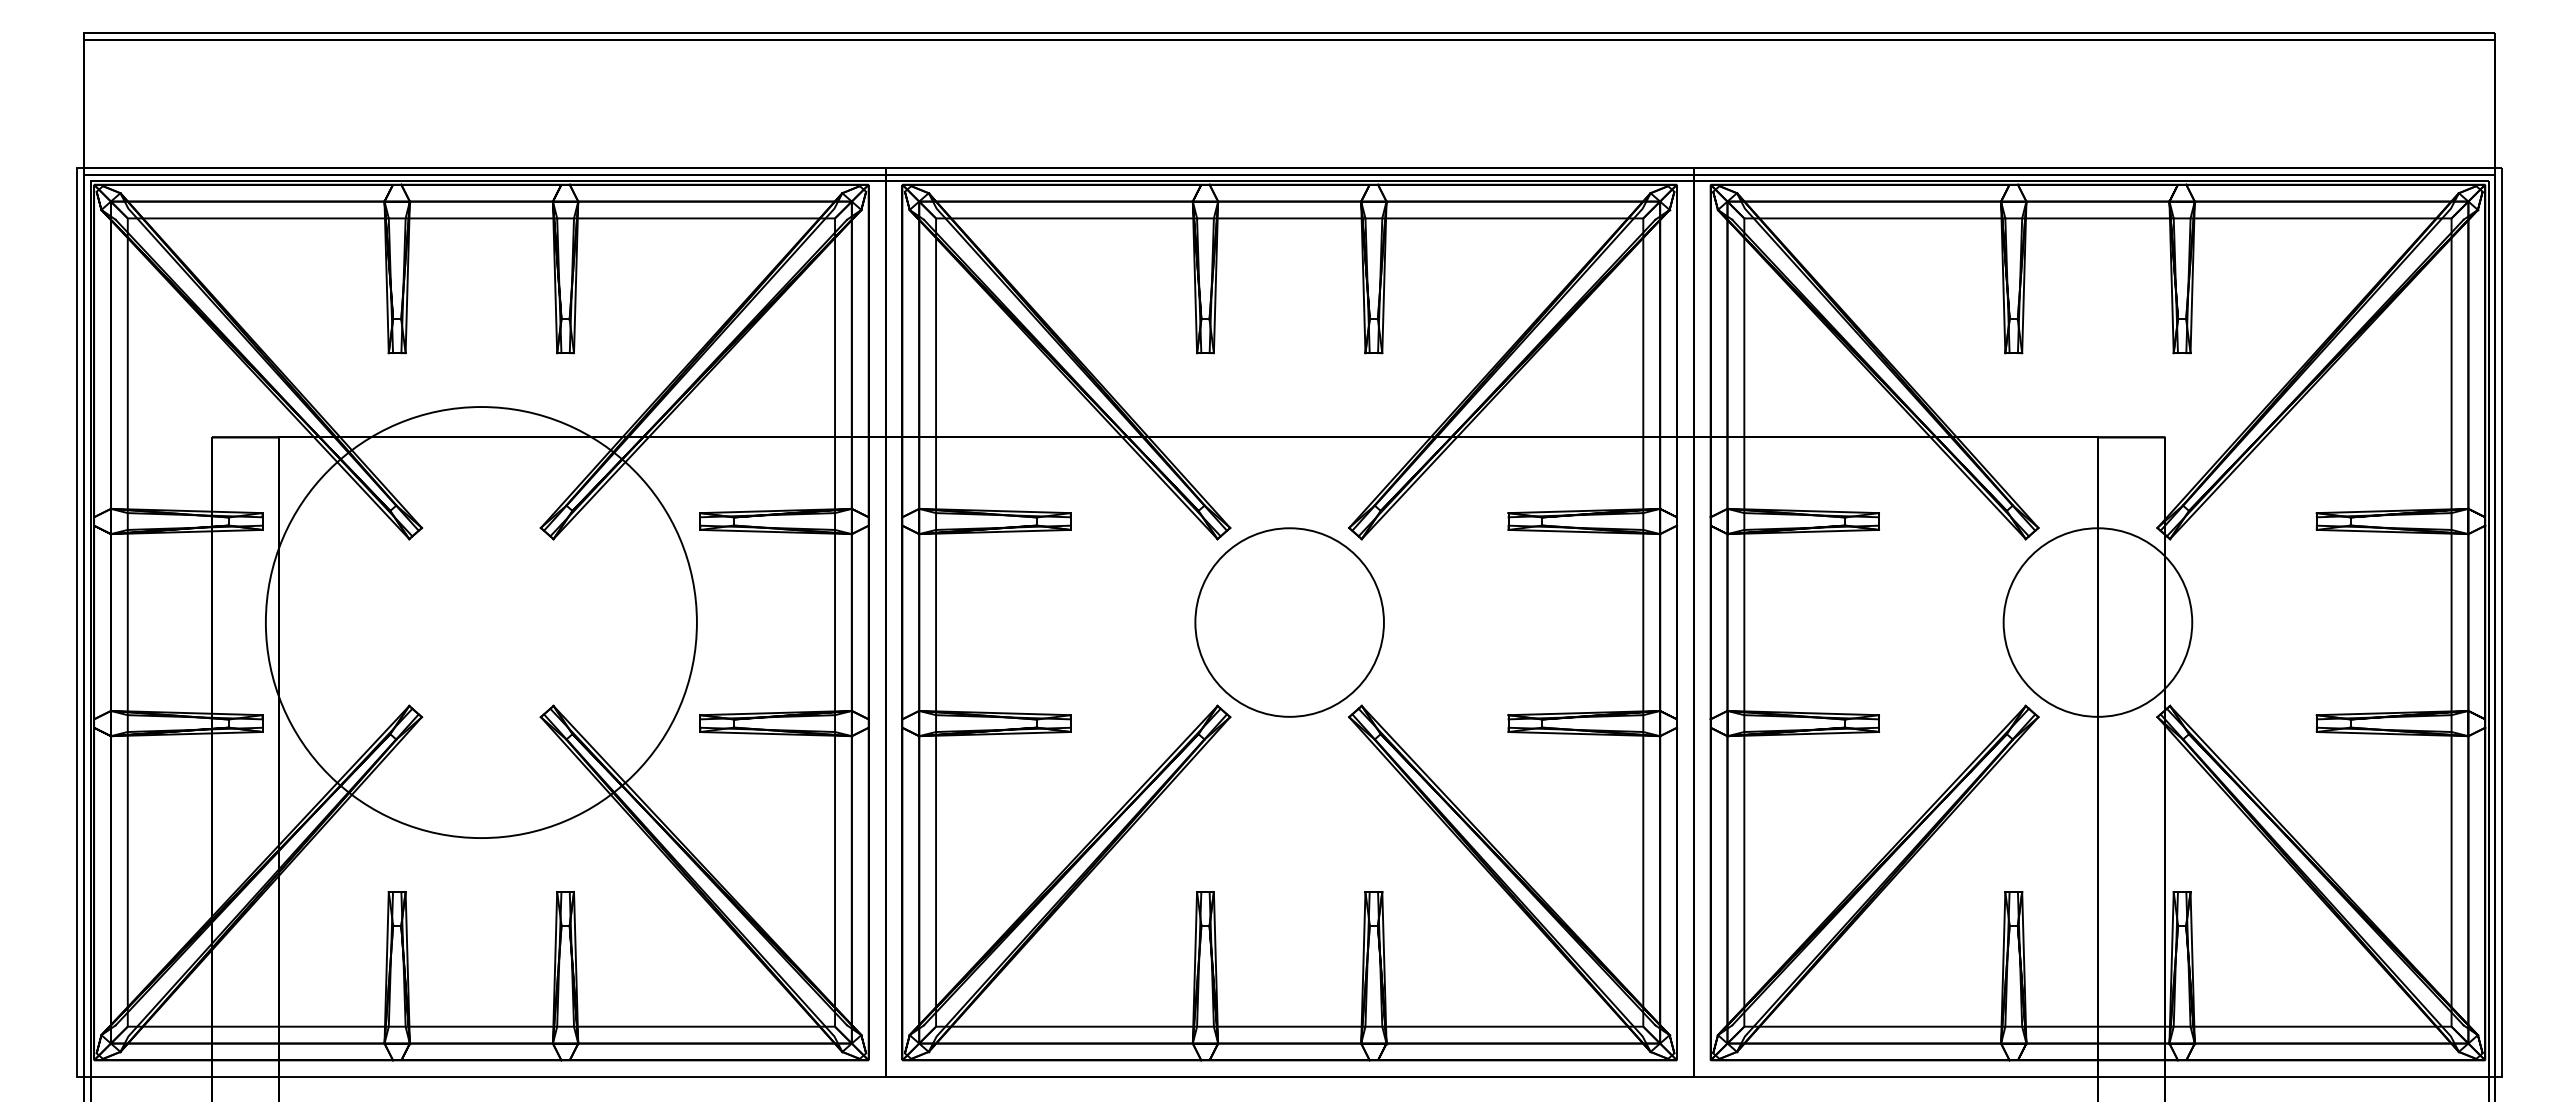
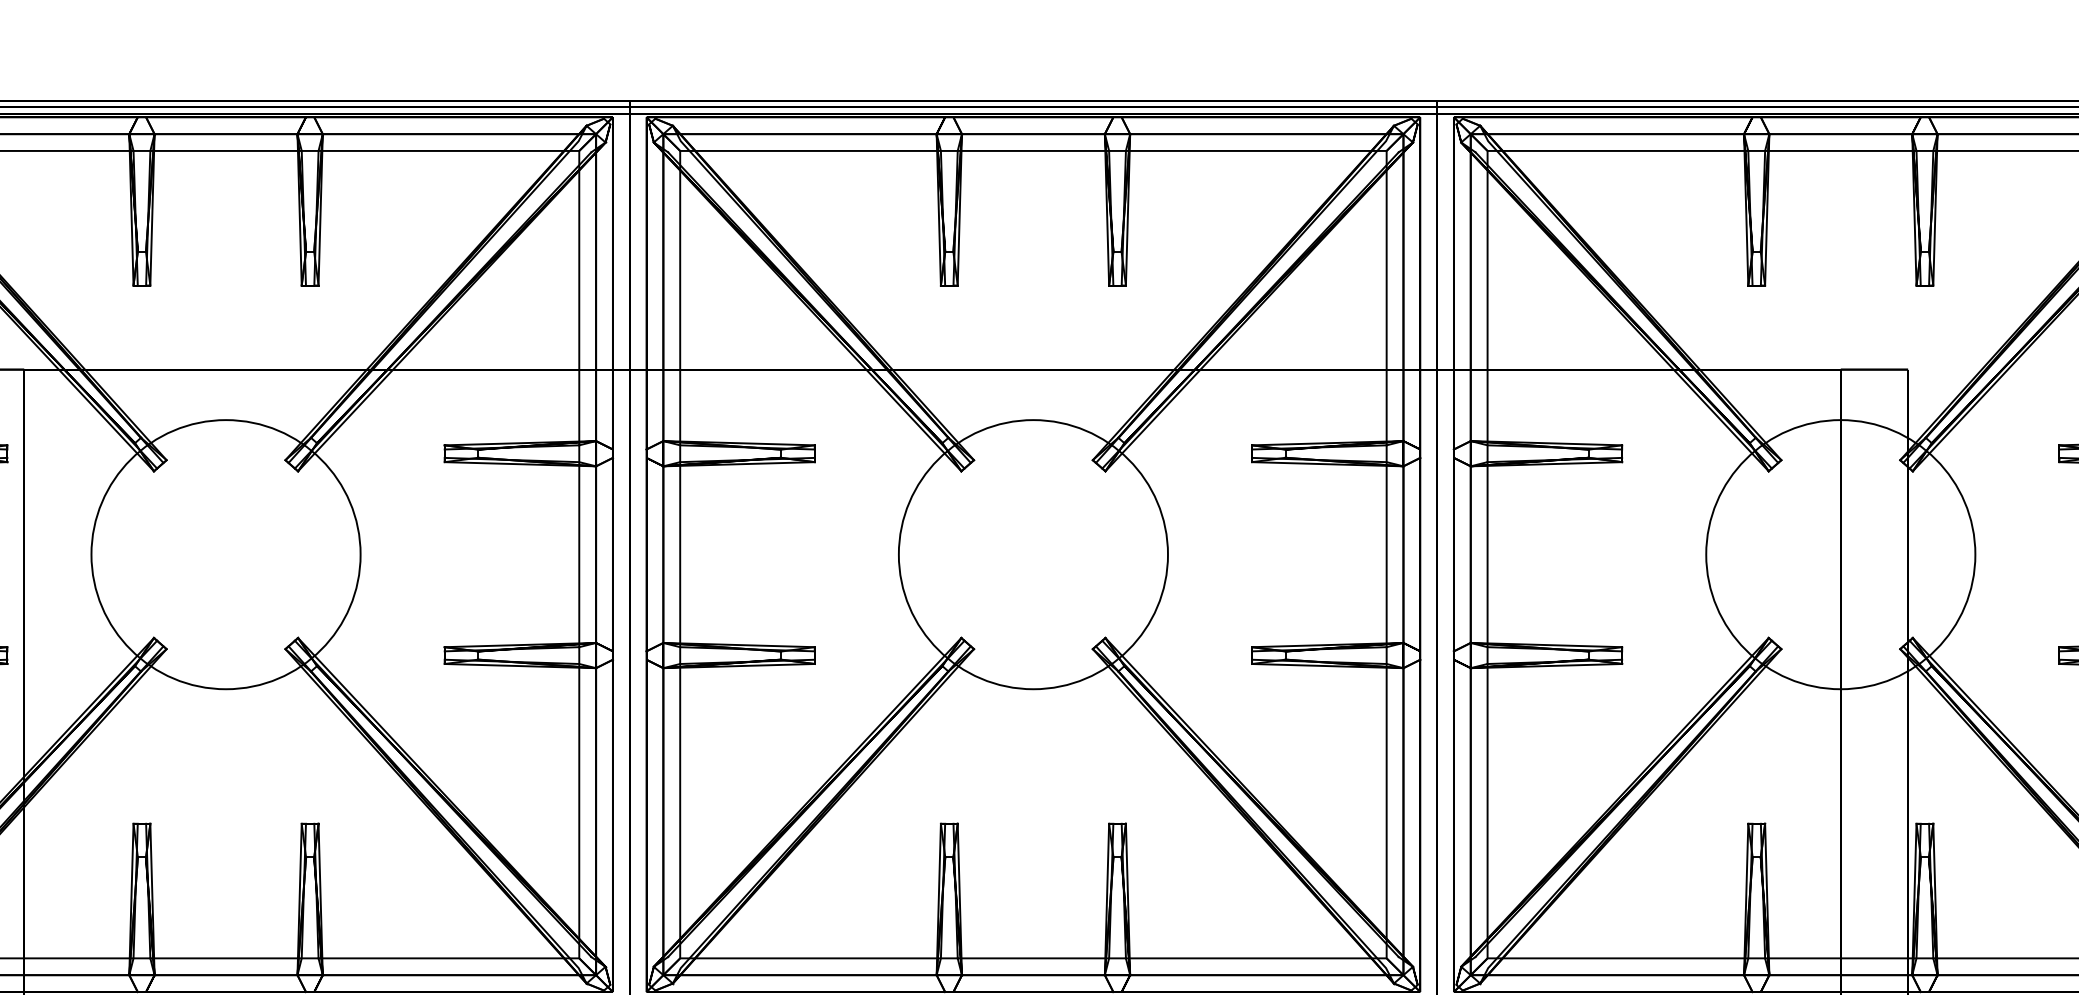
circle: (481, 622) -> (226, 554), size x0.62
circle: (1289, 622) -> (1033, 554), size x1.43
circle: (2097, 622) -> (1840, 554), size x1.43

